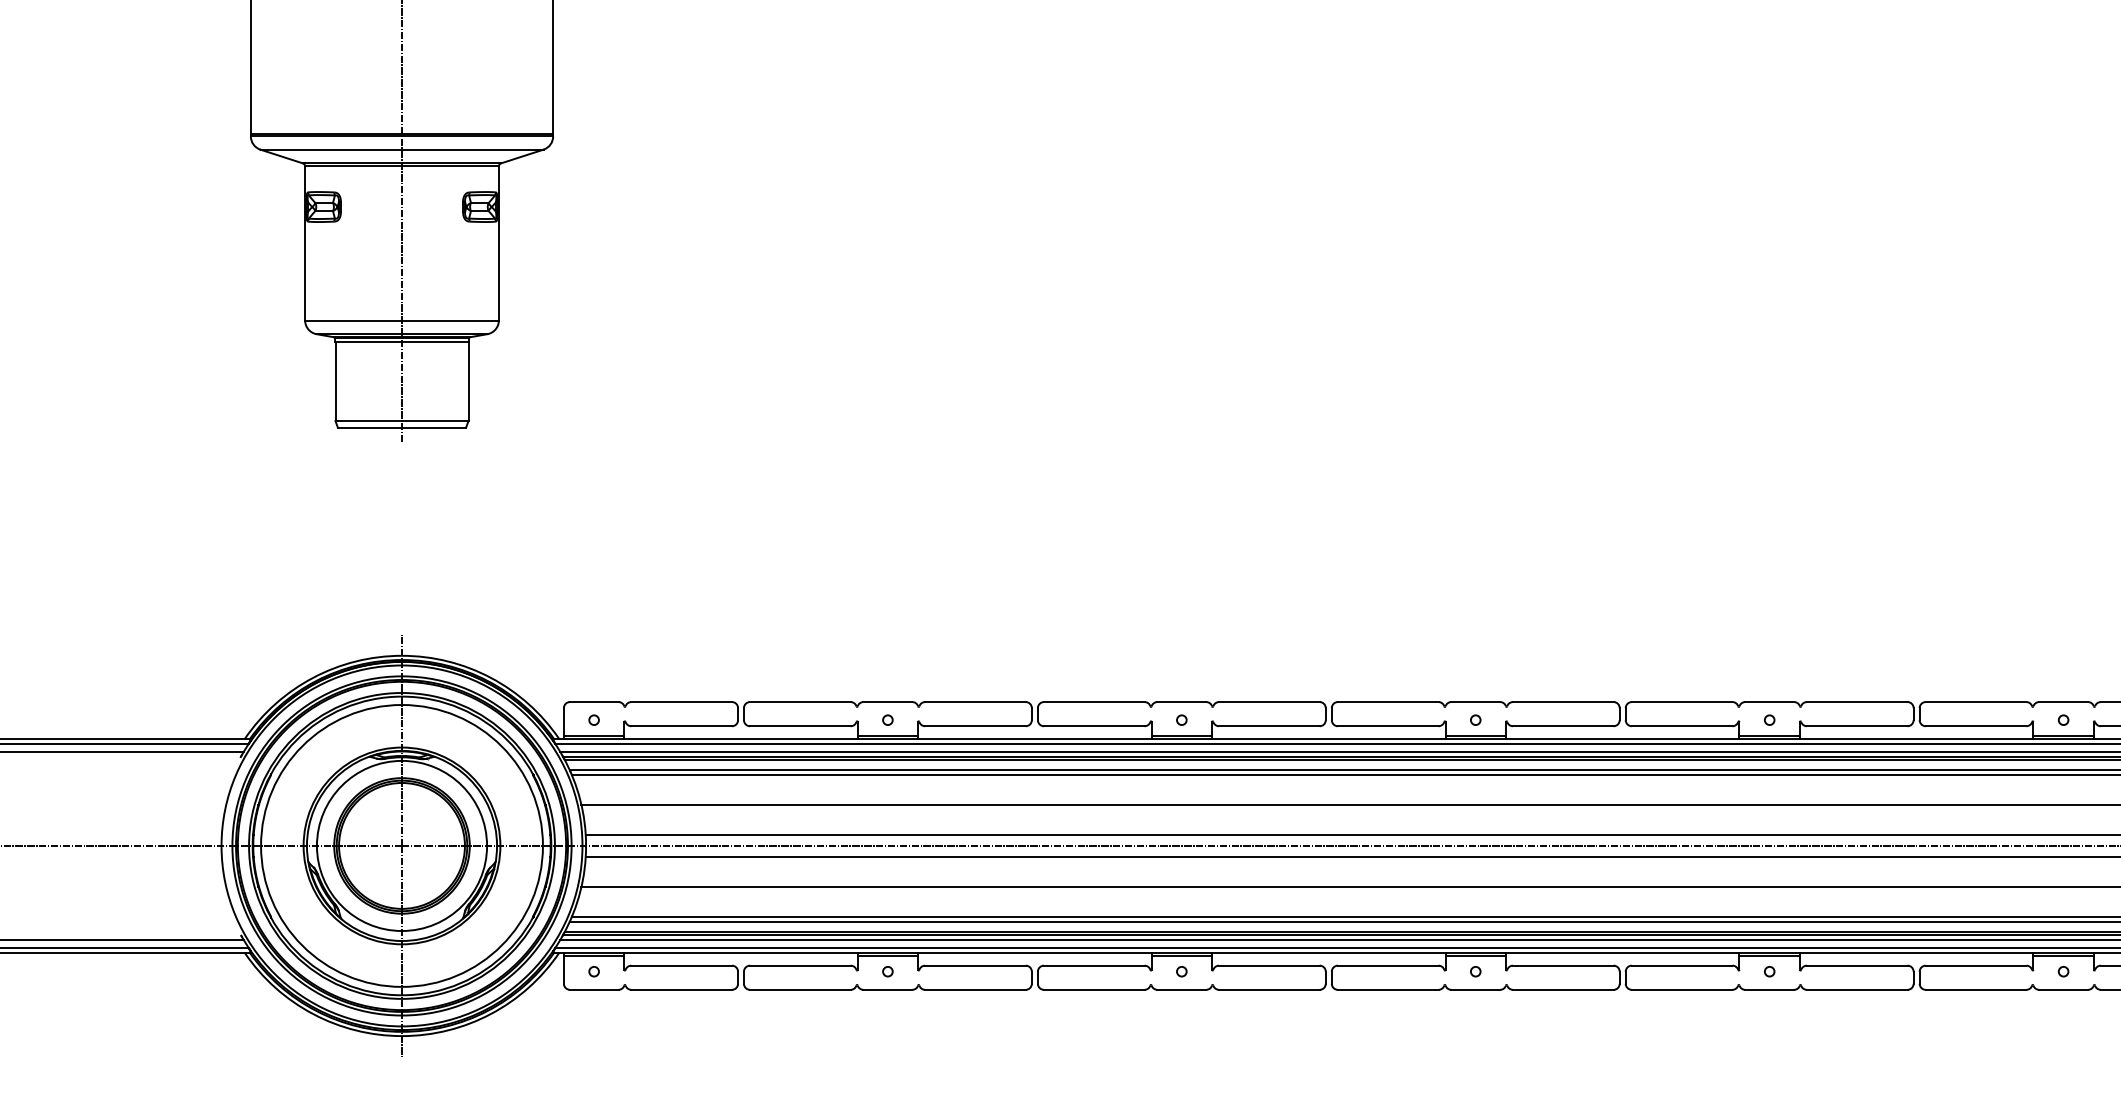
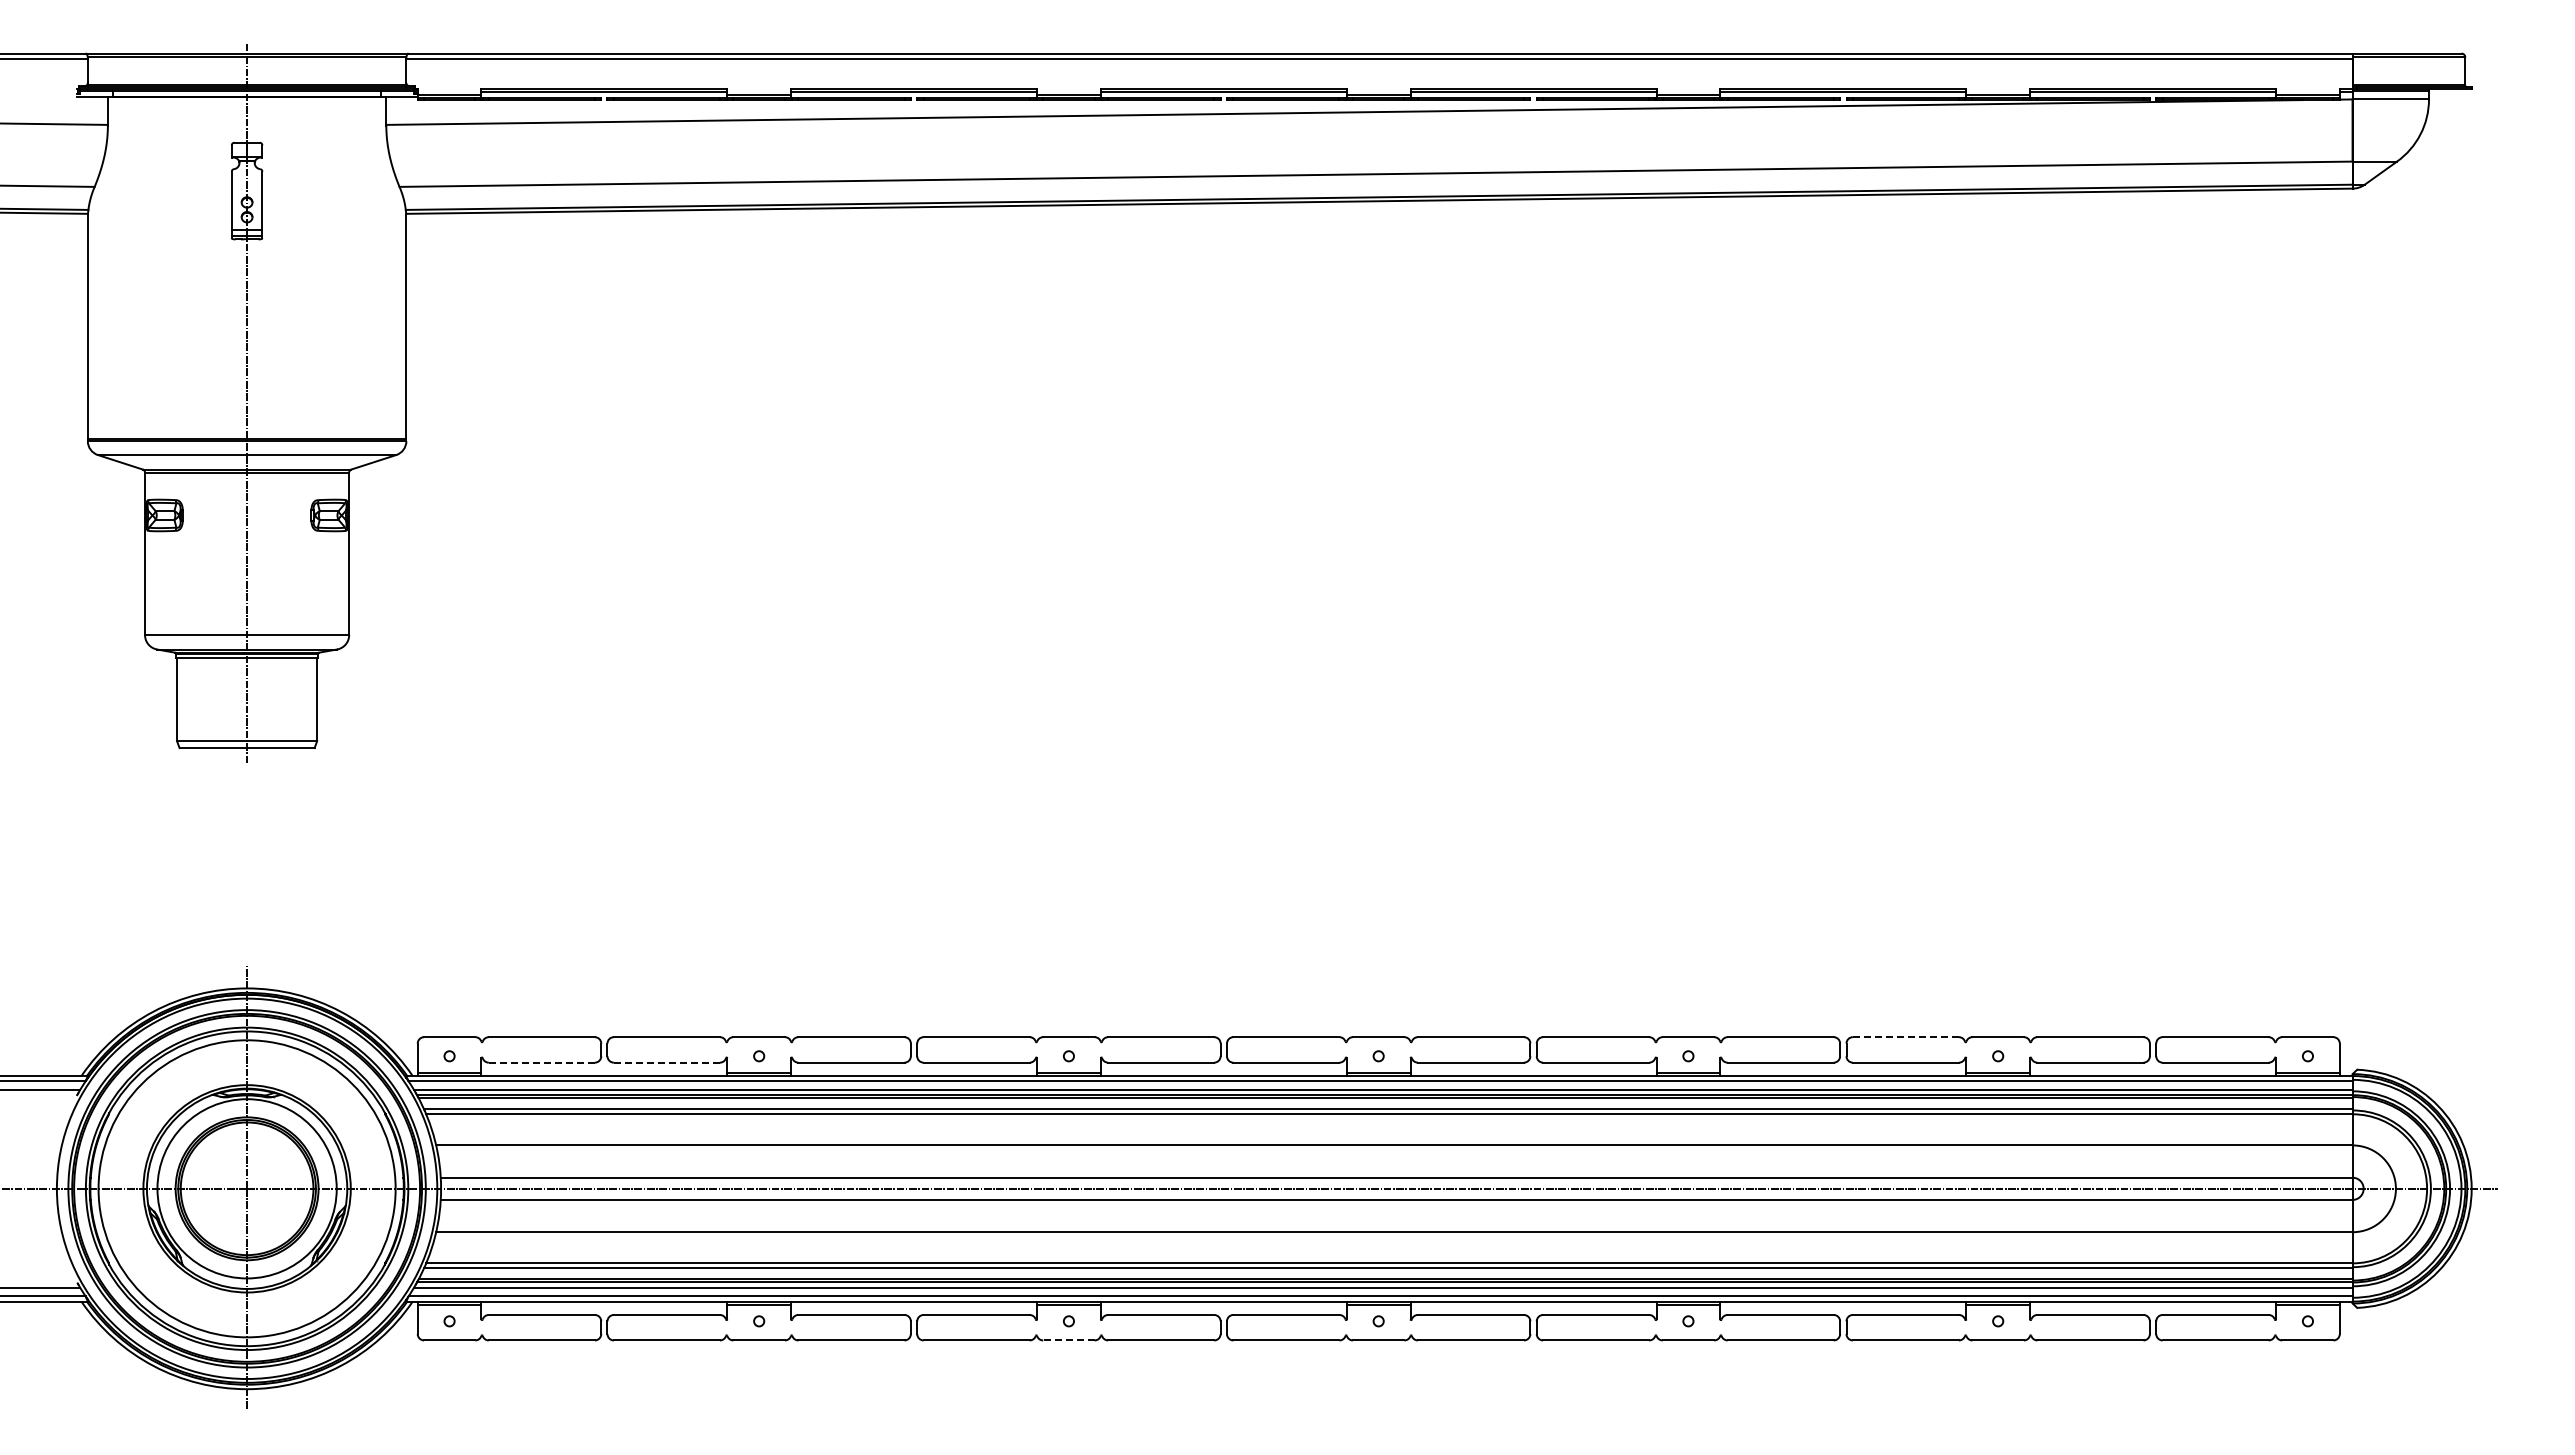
line: (1975, 702) -> (1905, 1037), solid -> dashed
line: (682, 726) -> (542, 1062), solid -> dashed
line: (800, 726) -> (667, 1062), solid -> dashed
line: (1181, 989) -> (1068, 1340), solid -> dashed

